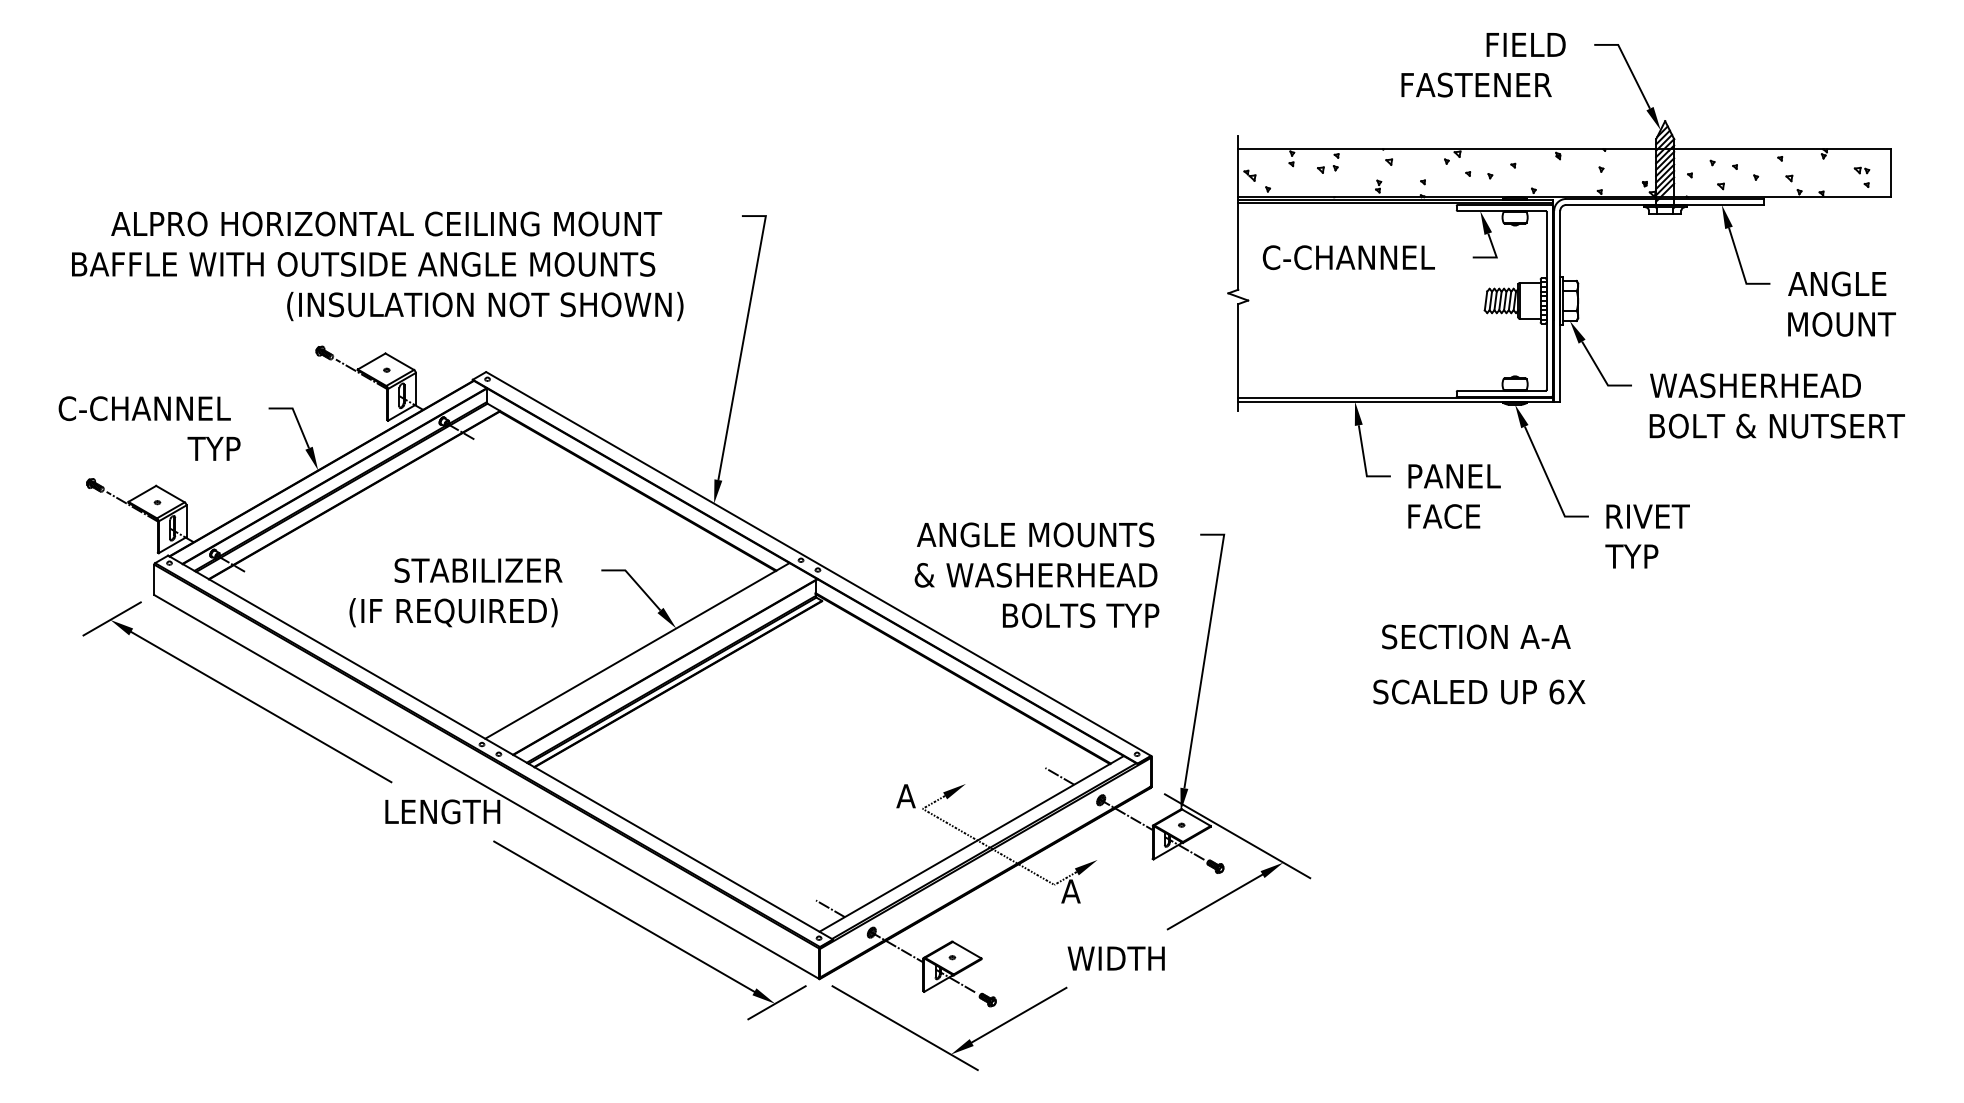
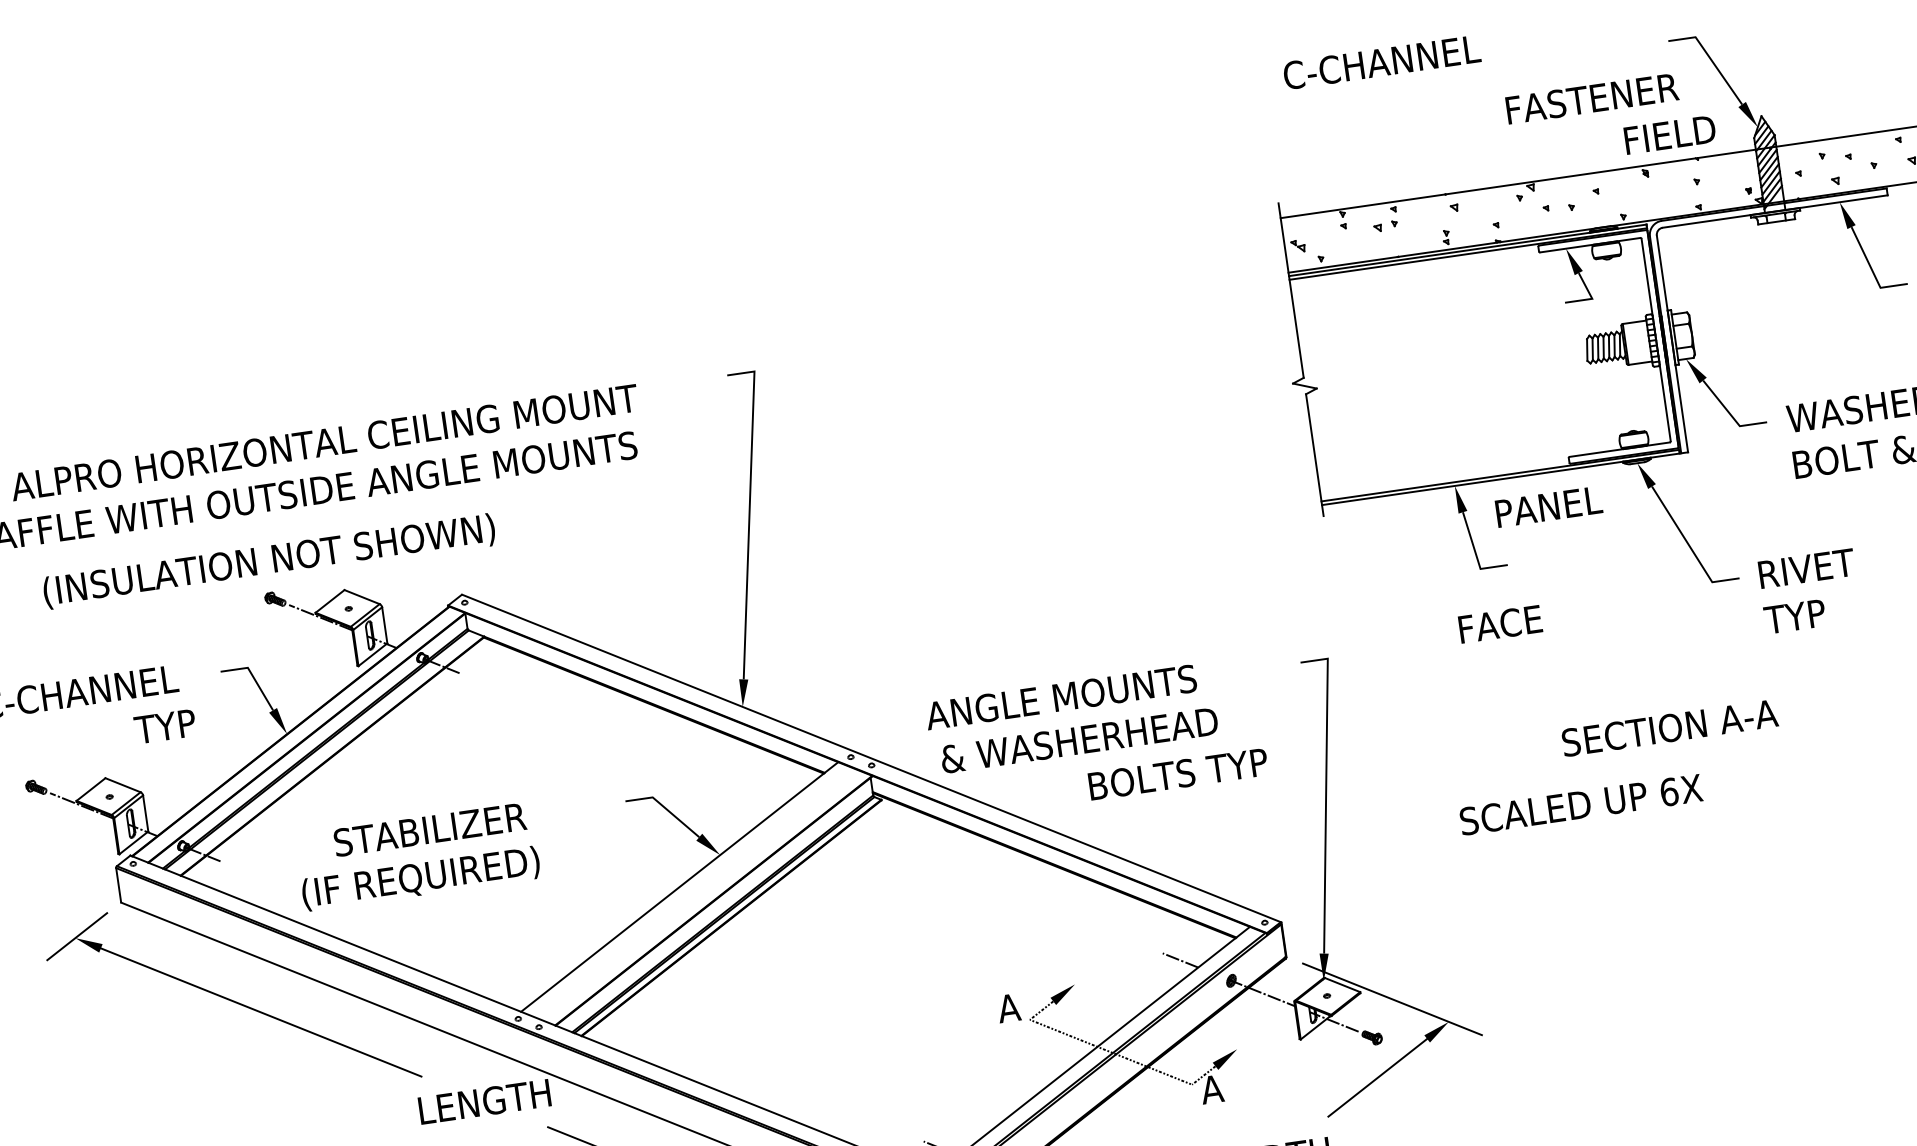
text: (1525, 44) -> (1669, 134), moved
text: (1476, 84) -> (1592, 98), moved
text: (1348, 257) -> (1381, 62), moved
text: (485, 306) -> (269, 561), moved
text: (1454, 476) -> (1548, 507), moved
text: (1444, 516) -> (1500, 624), moved
text: (1035, 534) -> (1060, 696), moved
text: (478, 570) -> (430, 829), moved
text: (1035, 575) -> (1078, 740), moved
text: (453, 612) -> (420, 878), moved
text: (1476, 636) -> (1670, 727), moved
text: (1479, 691) -> (1581, 804), moved

